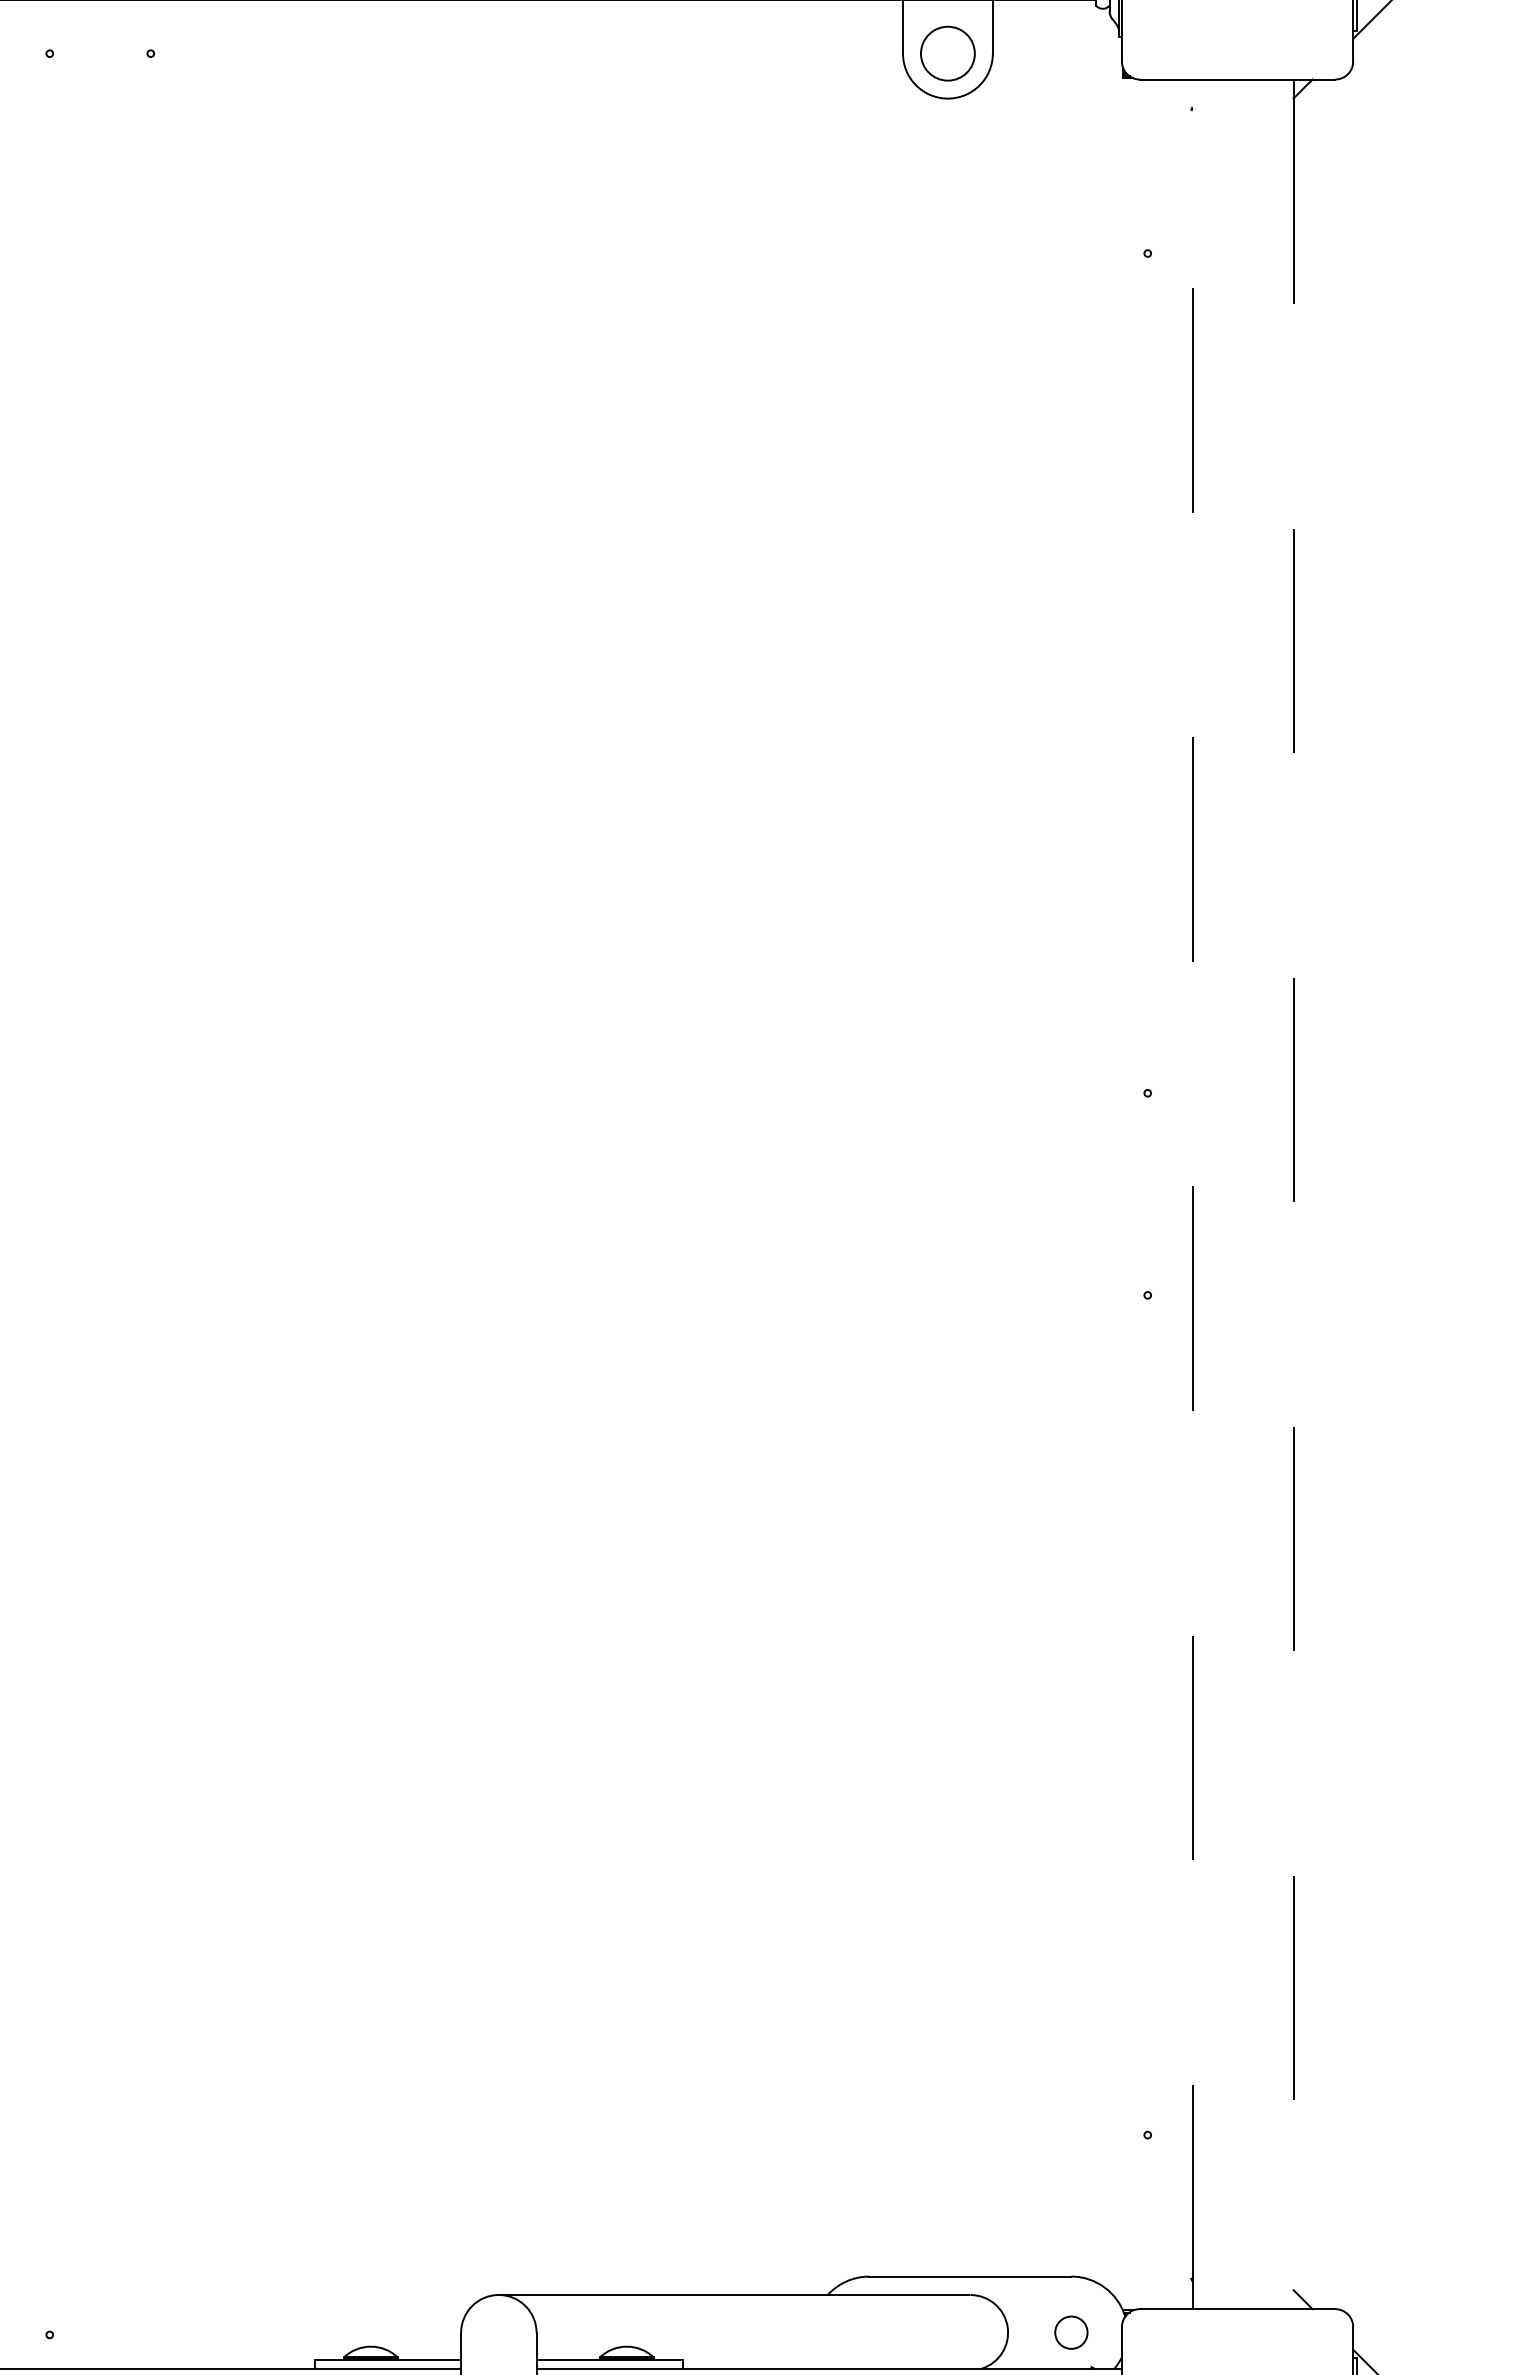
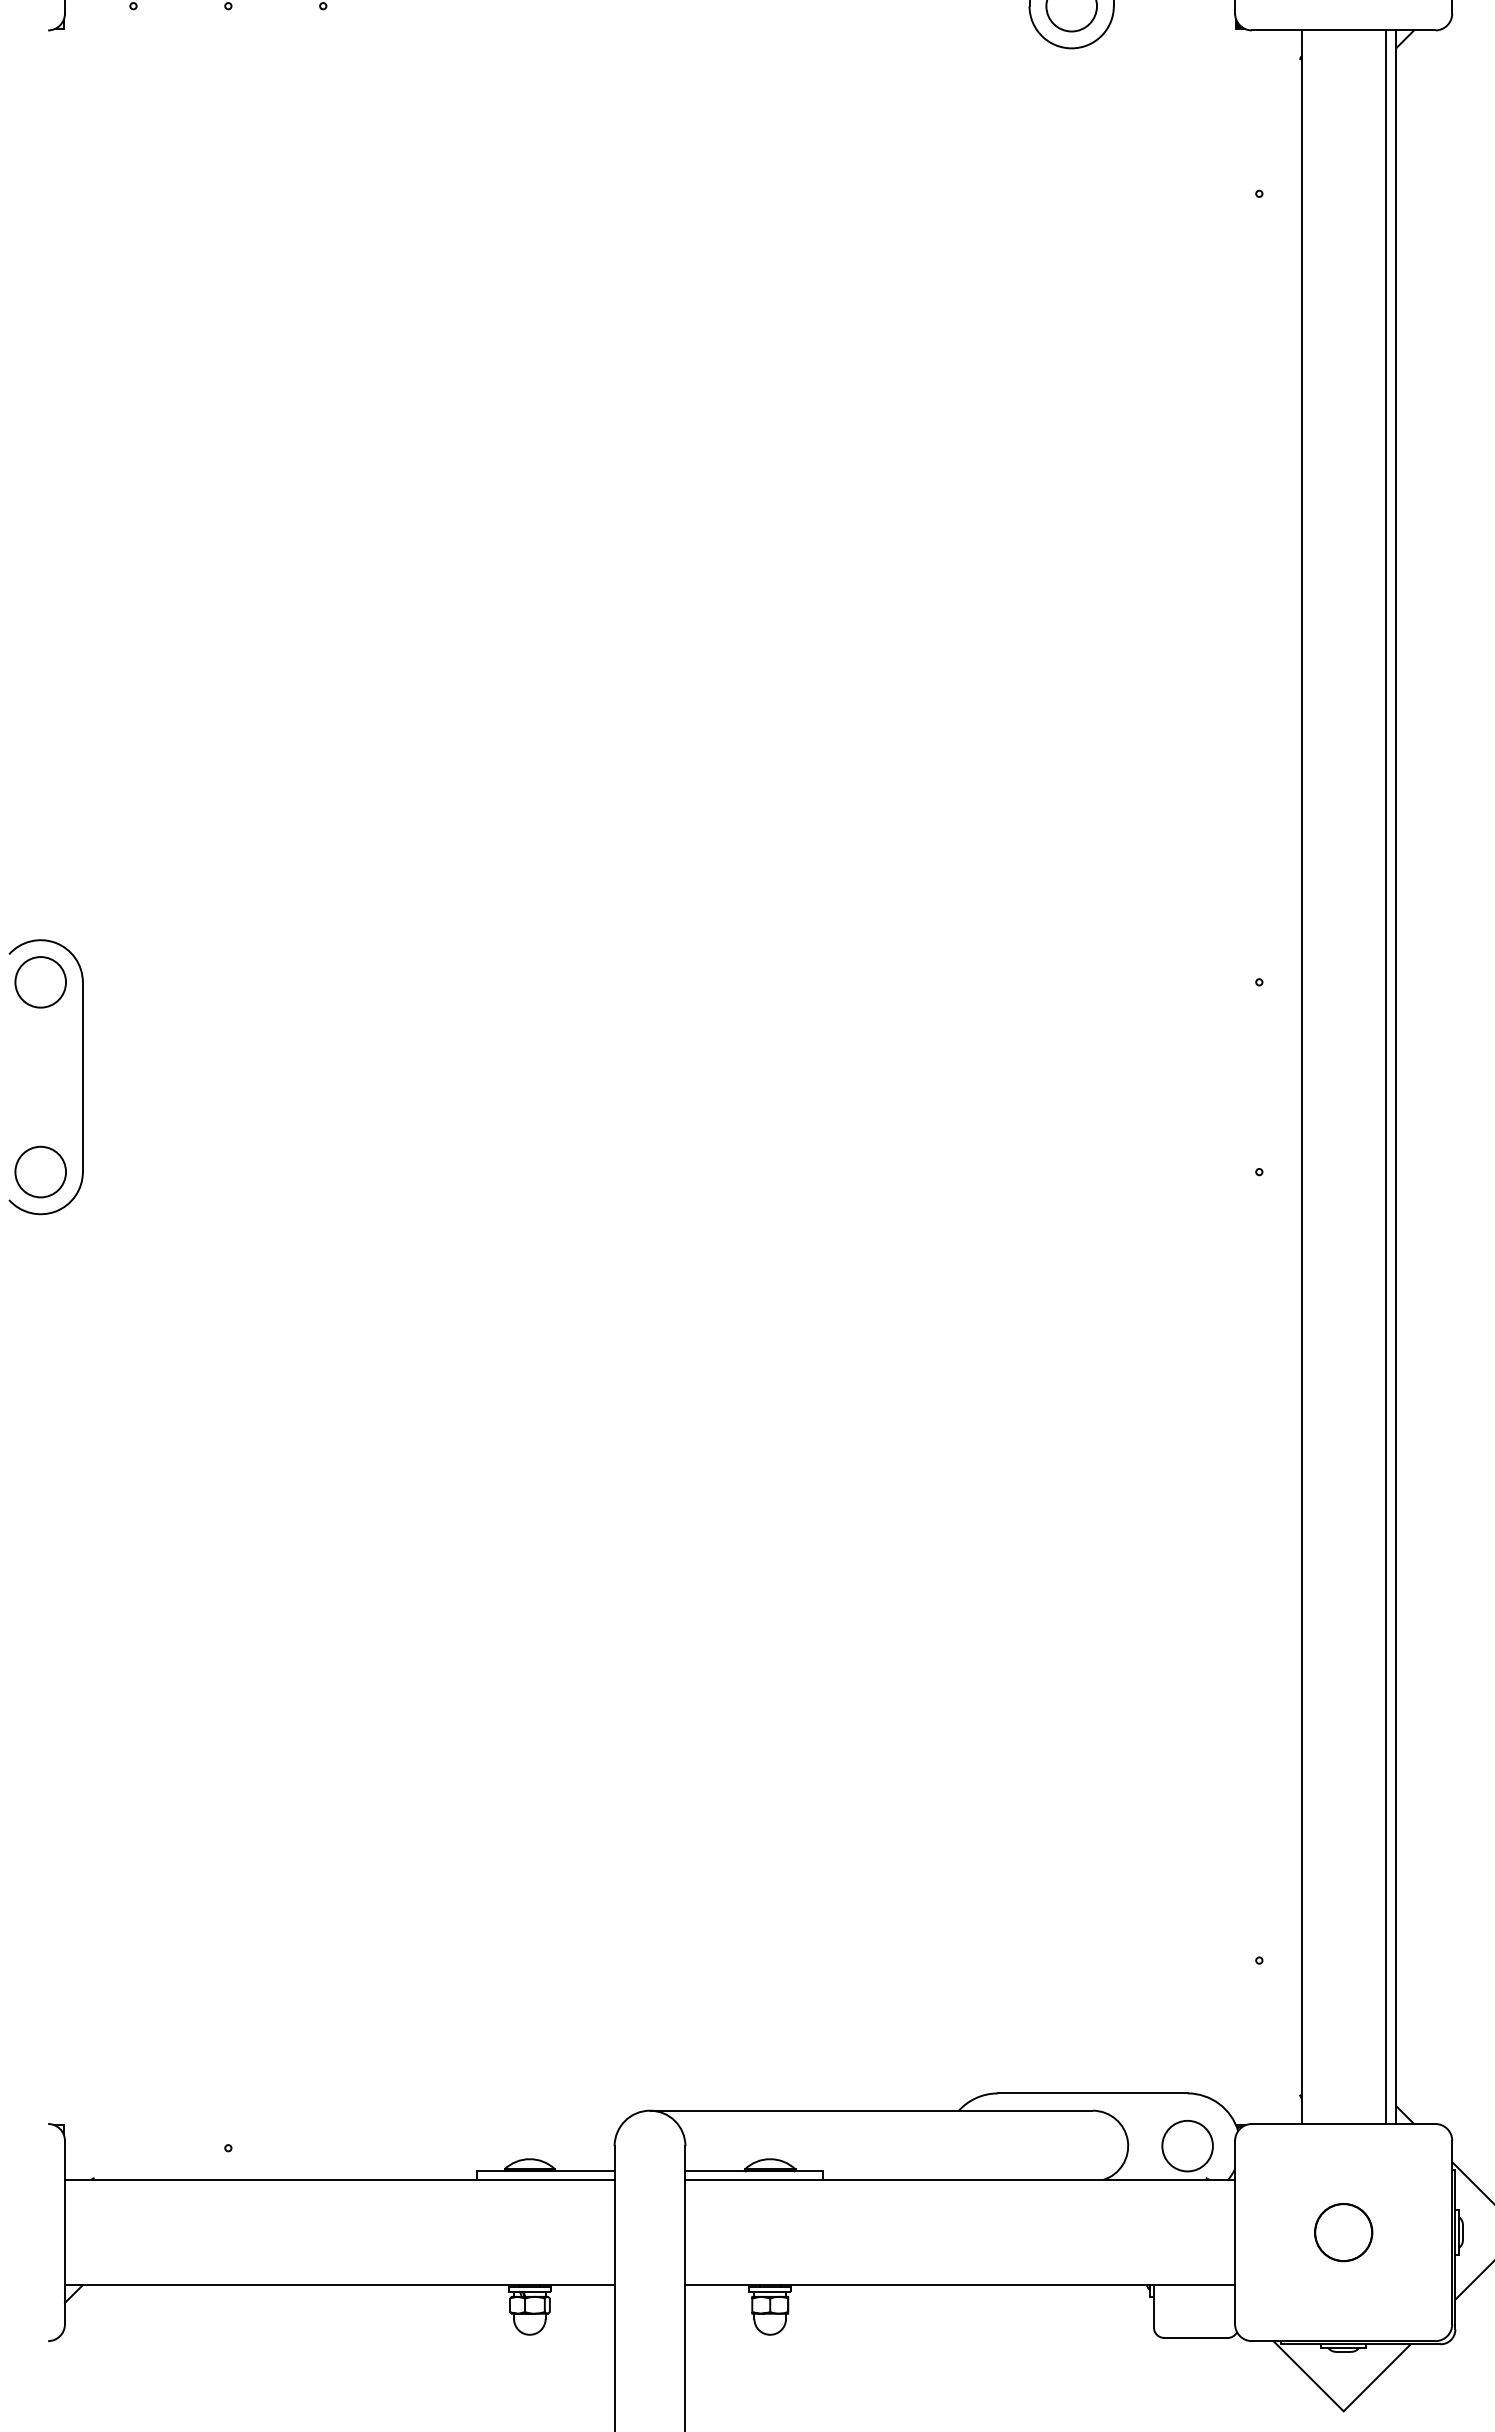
line: (1282, 1193) -> (1385, 1076), added
line: (1192, 1194) -> (1301, 1077), dashed -> solid
line: (1293, 1194) -> (1396, 1077), dashed -> solid
circle: (1071, 2332) -> (1187, 2145), size x1.67

